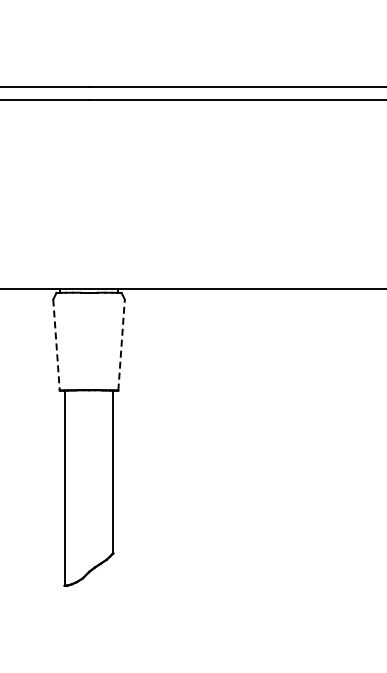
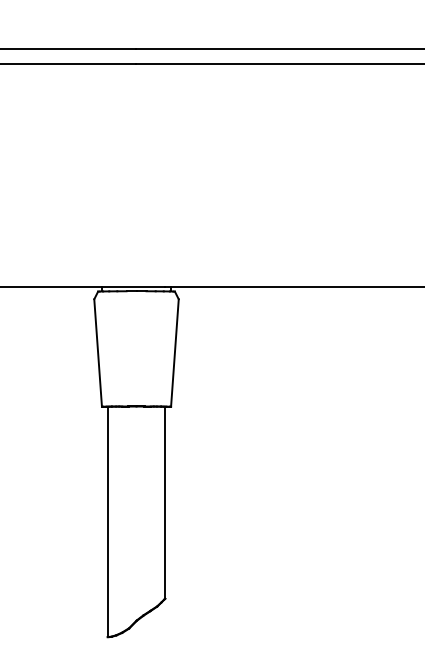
line: (56, 345) -> (98, 353), dashed -> solid
line: (121, 345) -> (174, 353), dashed -> solid

